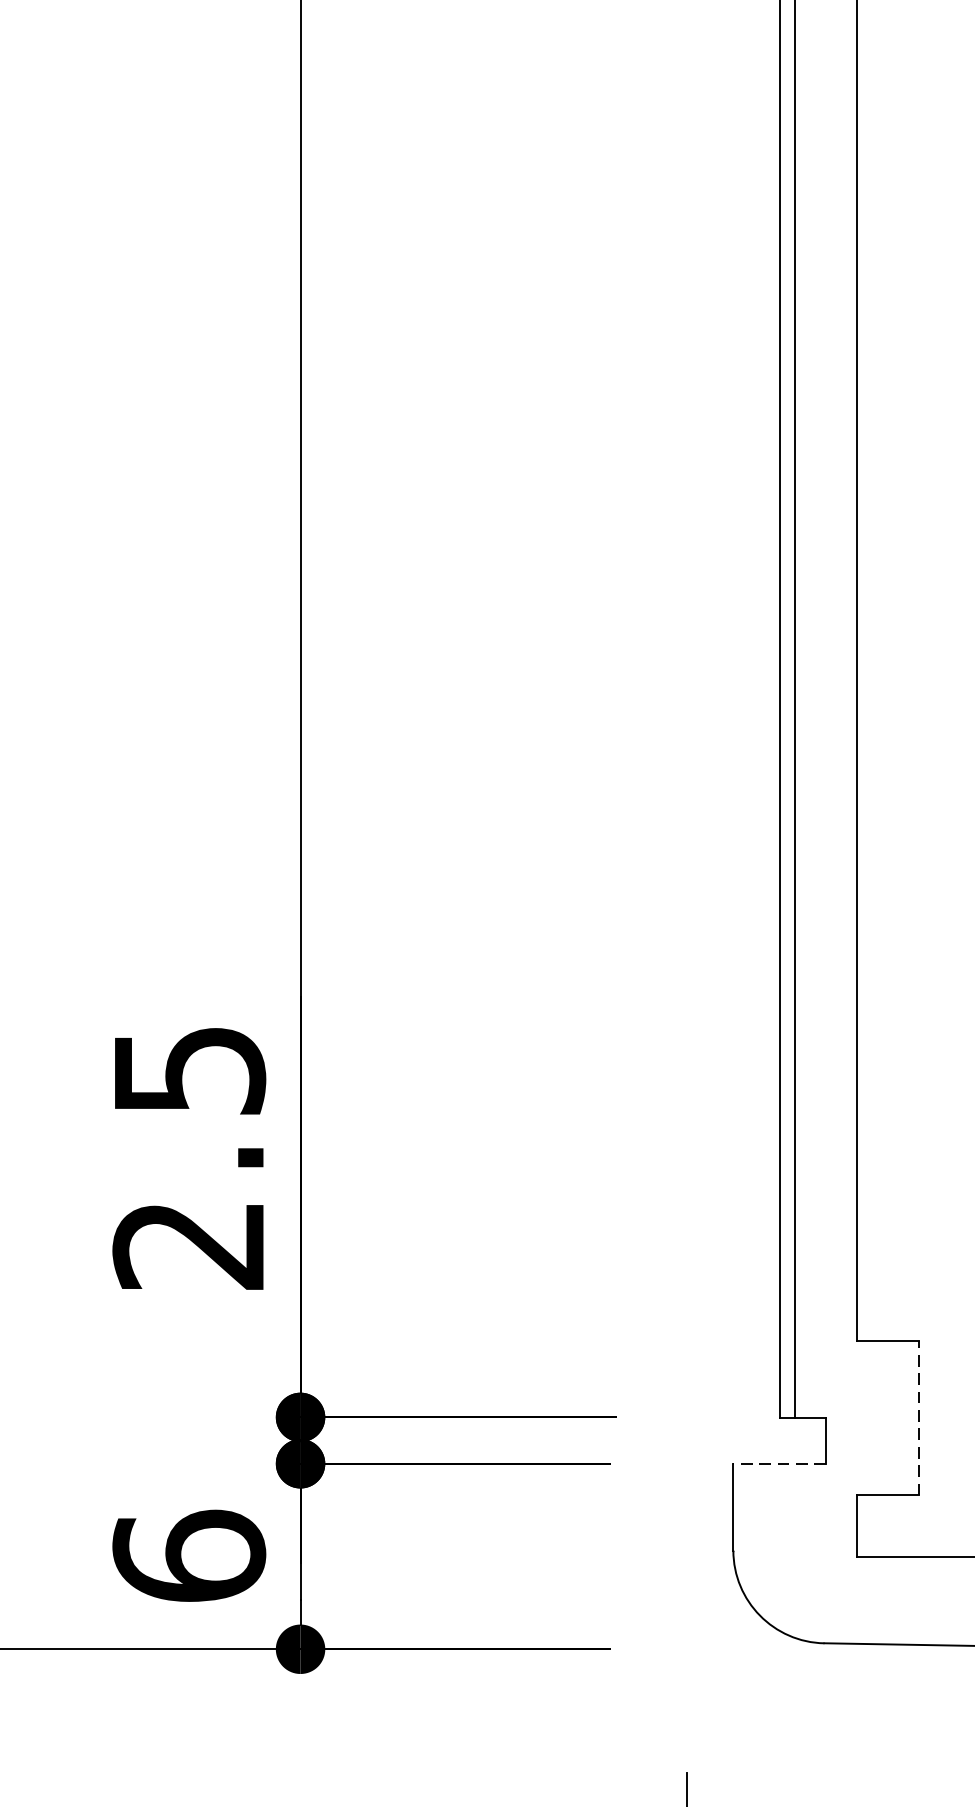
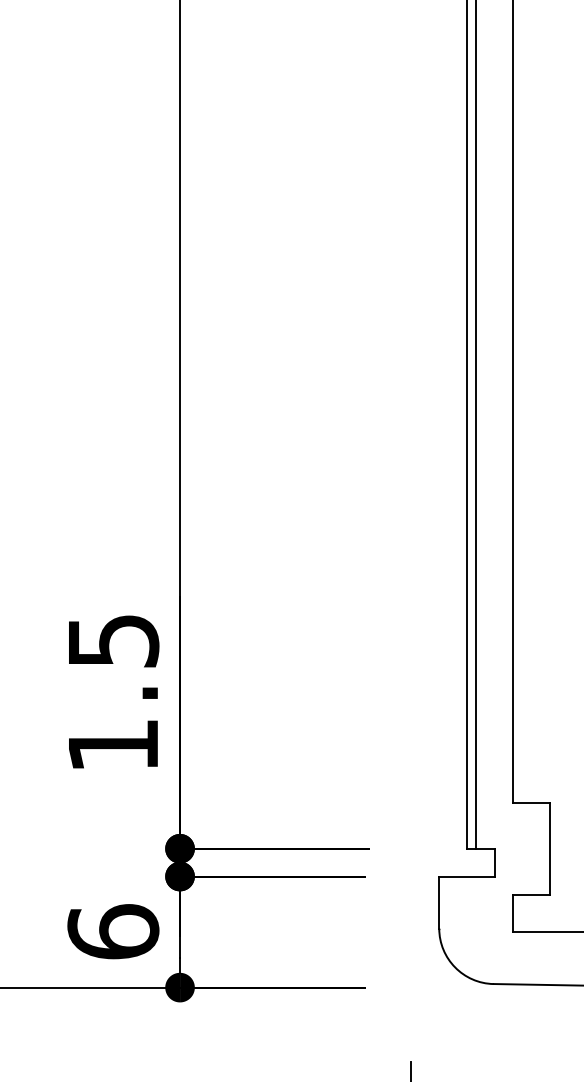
text: (187, 1246) -> (112, 746), 2.5 -> 1.5
line: (919, 1416) -> (550, 848), dashed -> solid
line: (780, 1463) -> (467, 876), dashed -> solid

